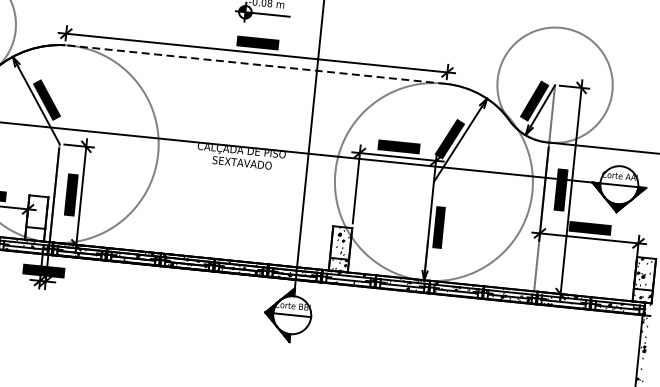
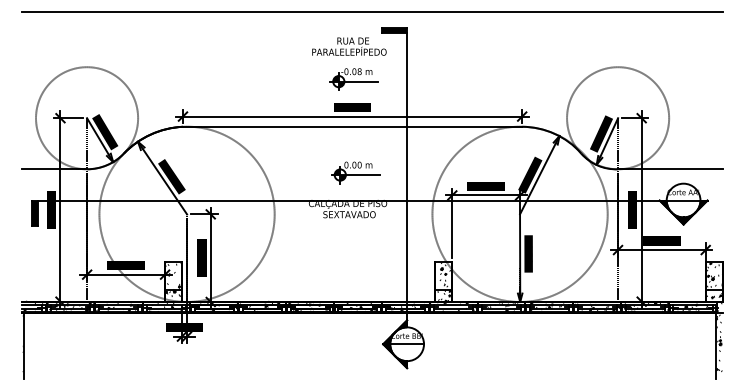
line: (255, 64) -> (352, 126), dashed -> solid
part: (253, 116) -> (355, 172), added
hatch: (36, 217) -> (173, 281), added

